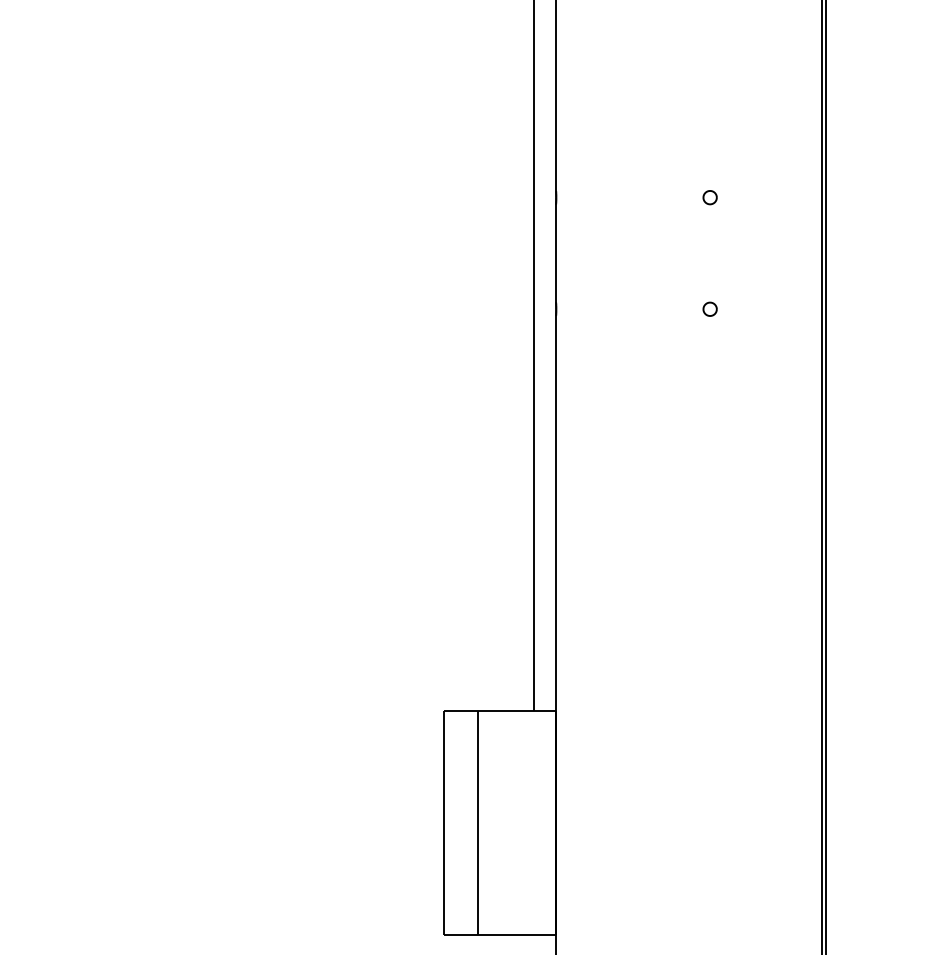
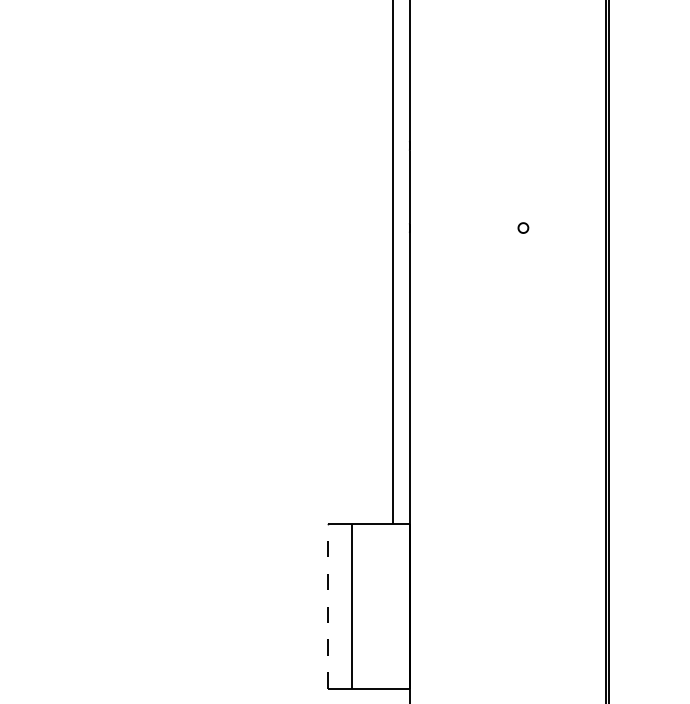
curve: (707, 193) -> (521, 142), removed
line: (444, 822) -> (327, 606), solid -> dashed

